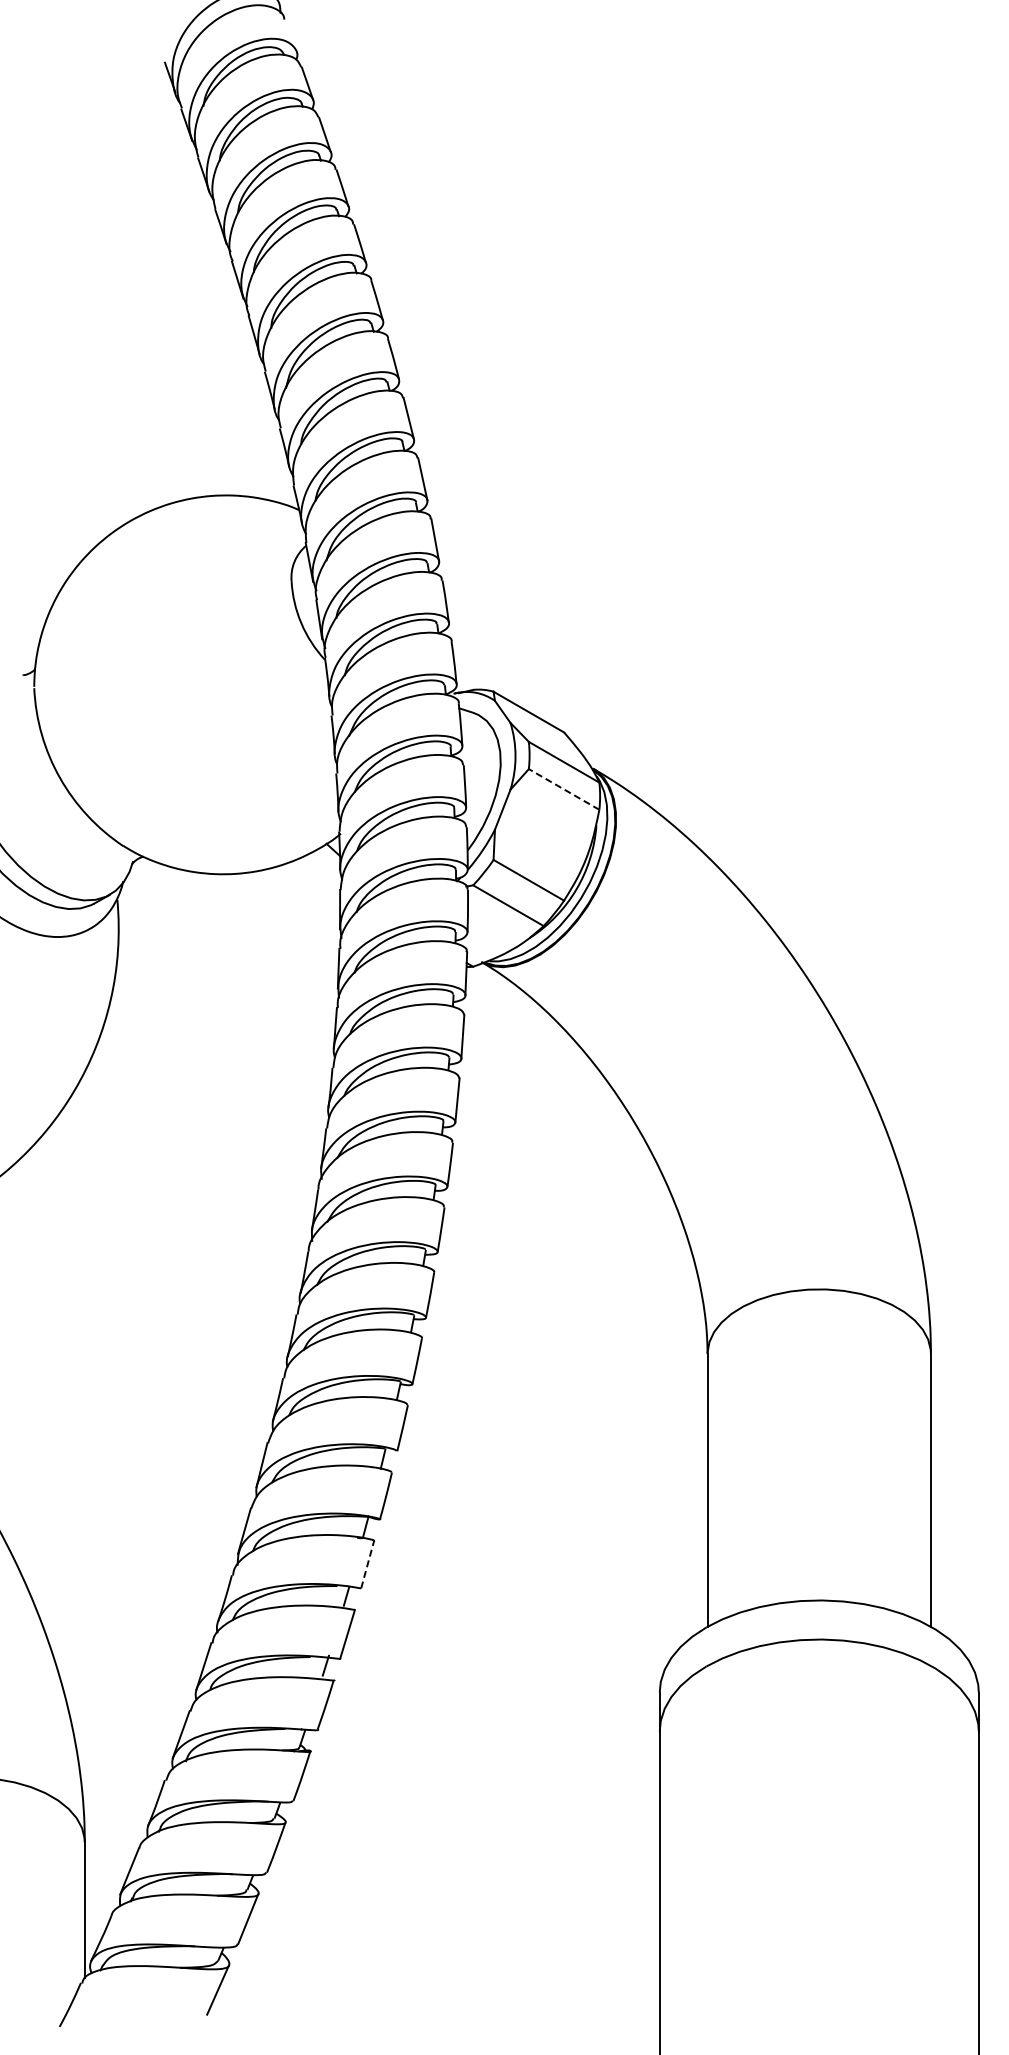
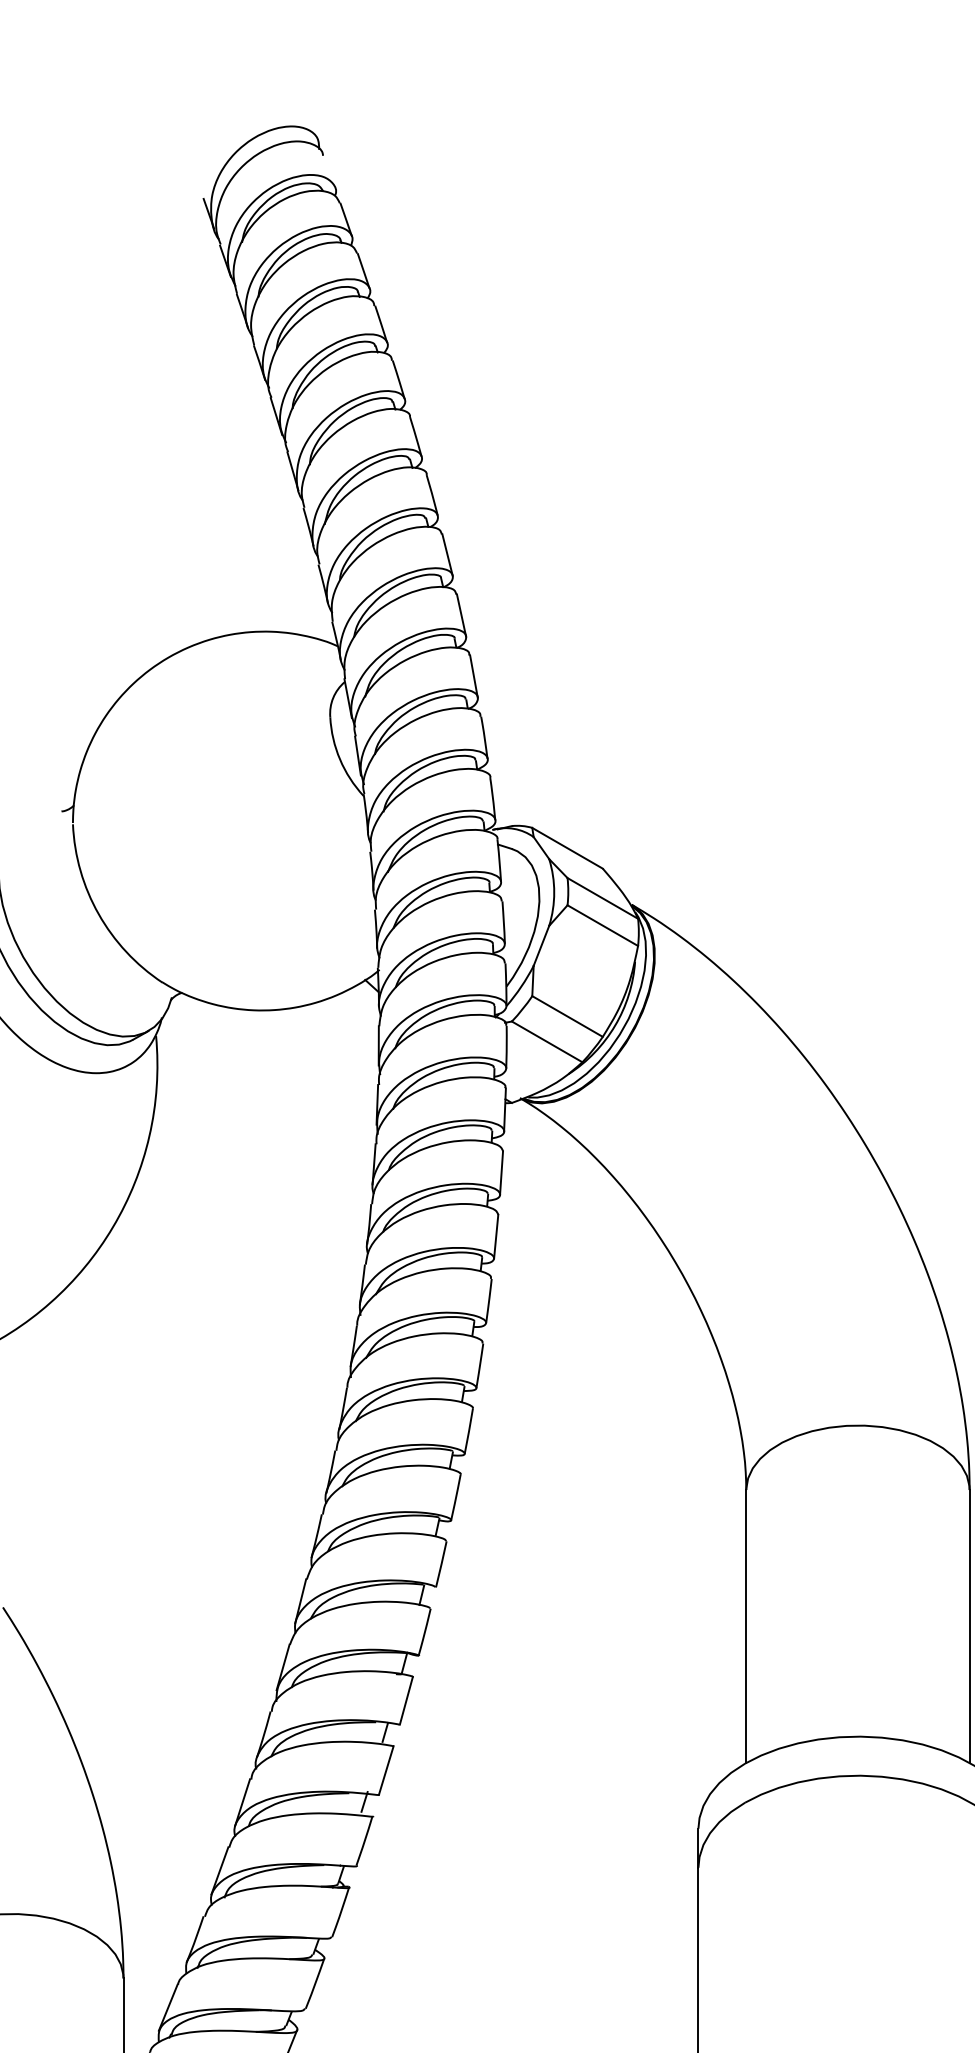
line: (564, 789) -> (603, 925), dashed -> solid
line: (367, 1564) -> (406, 1700), dashed -> solid

